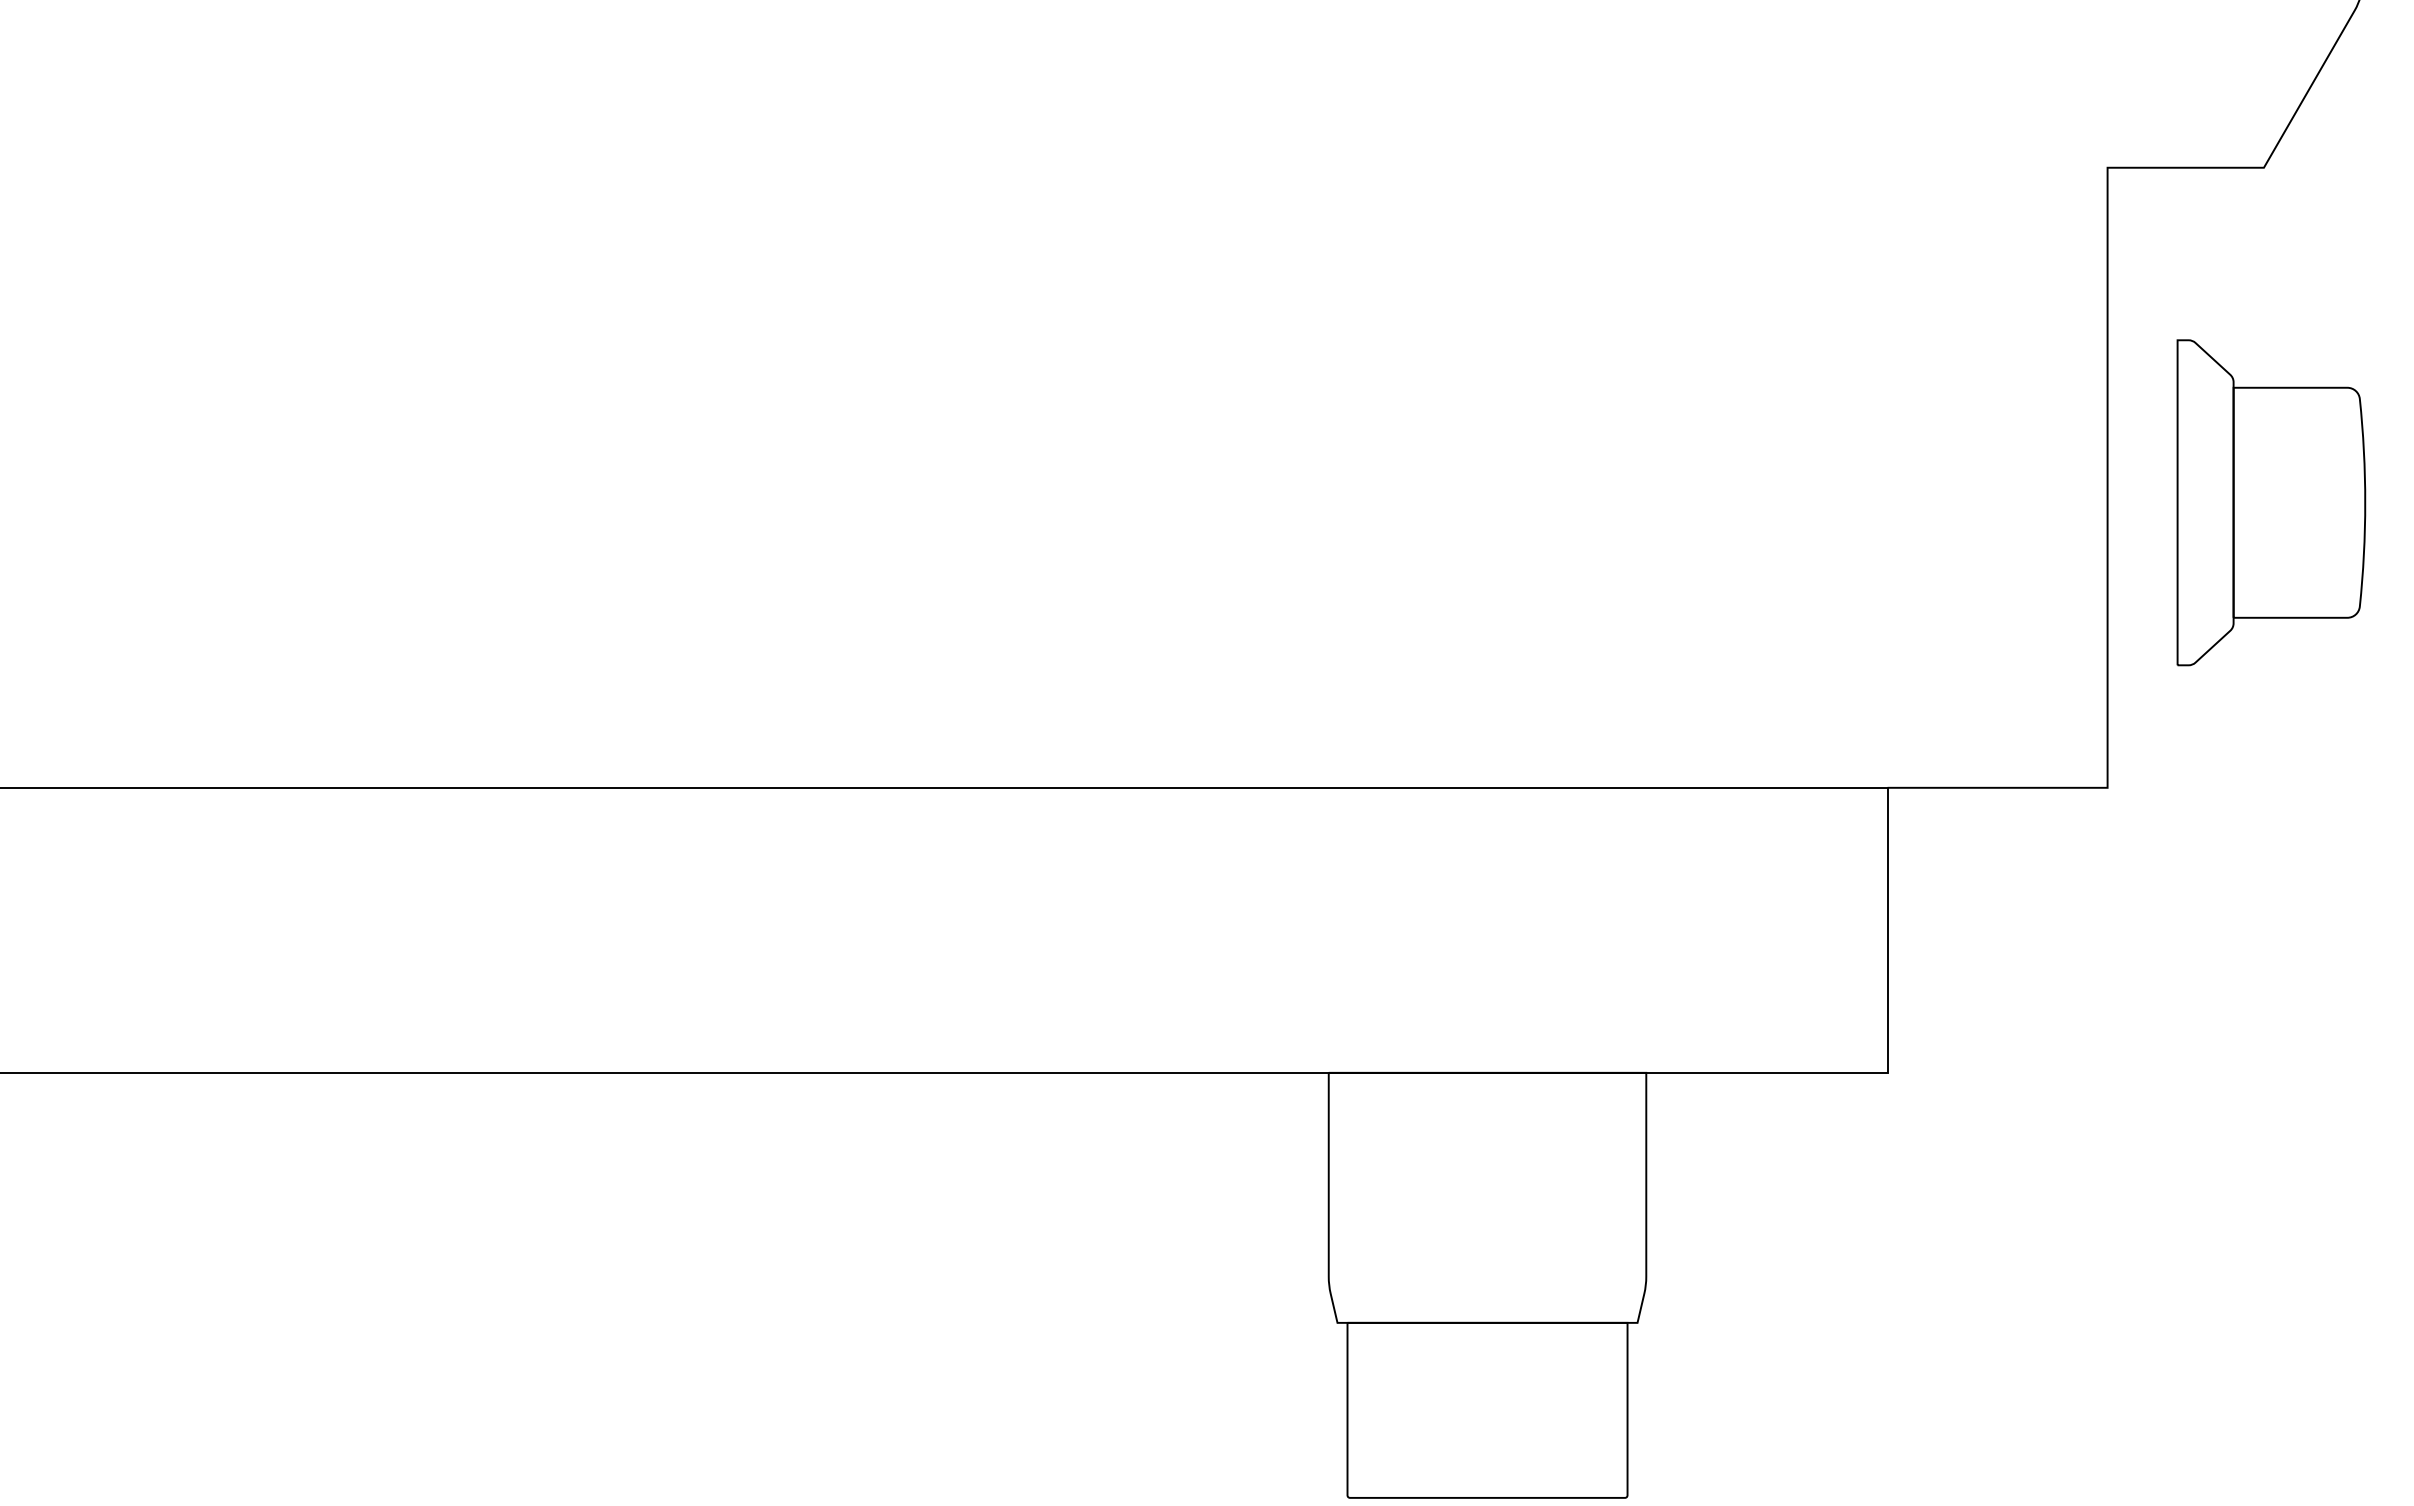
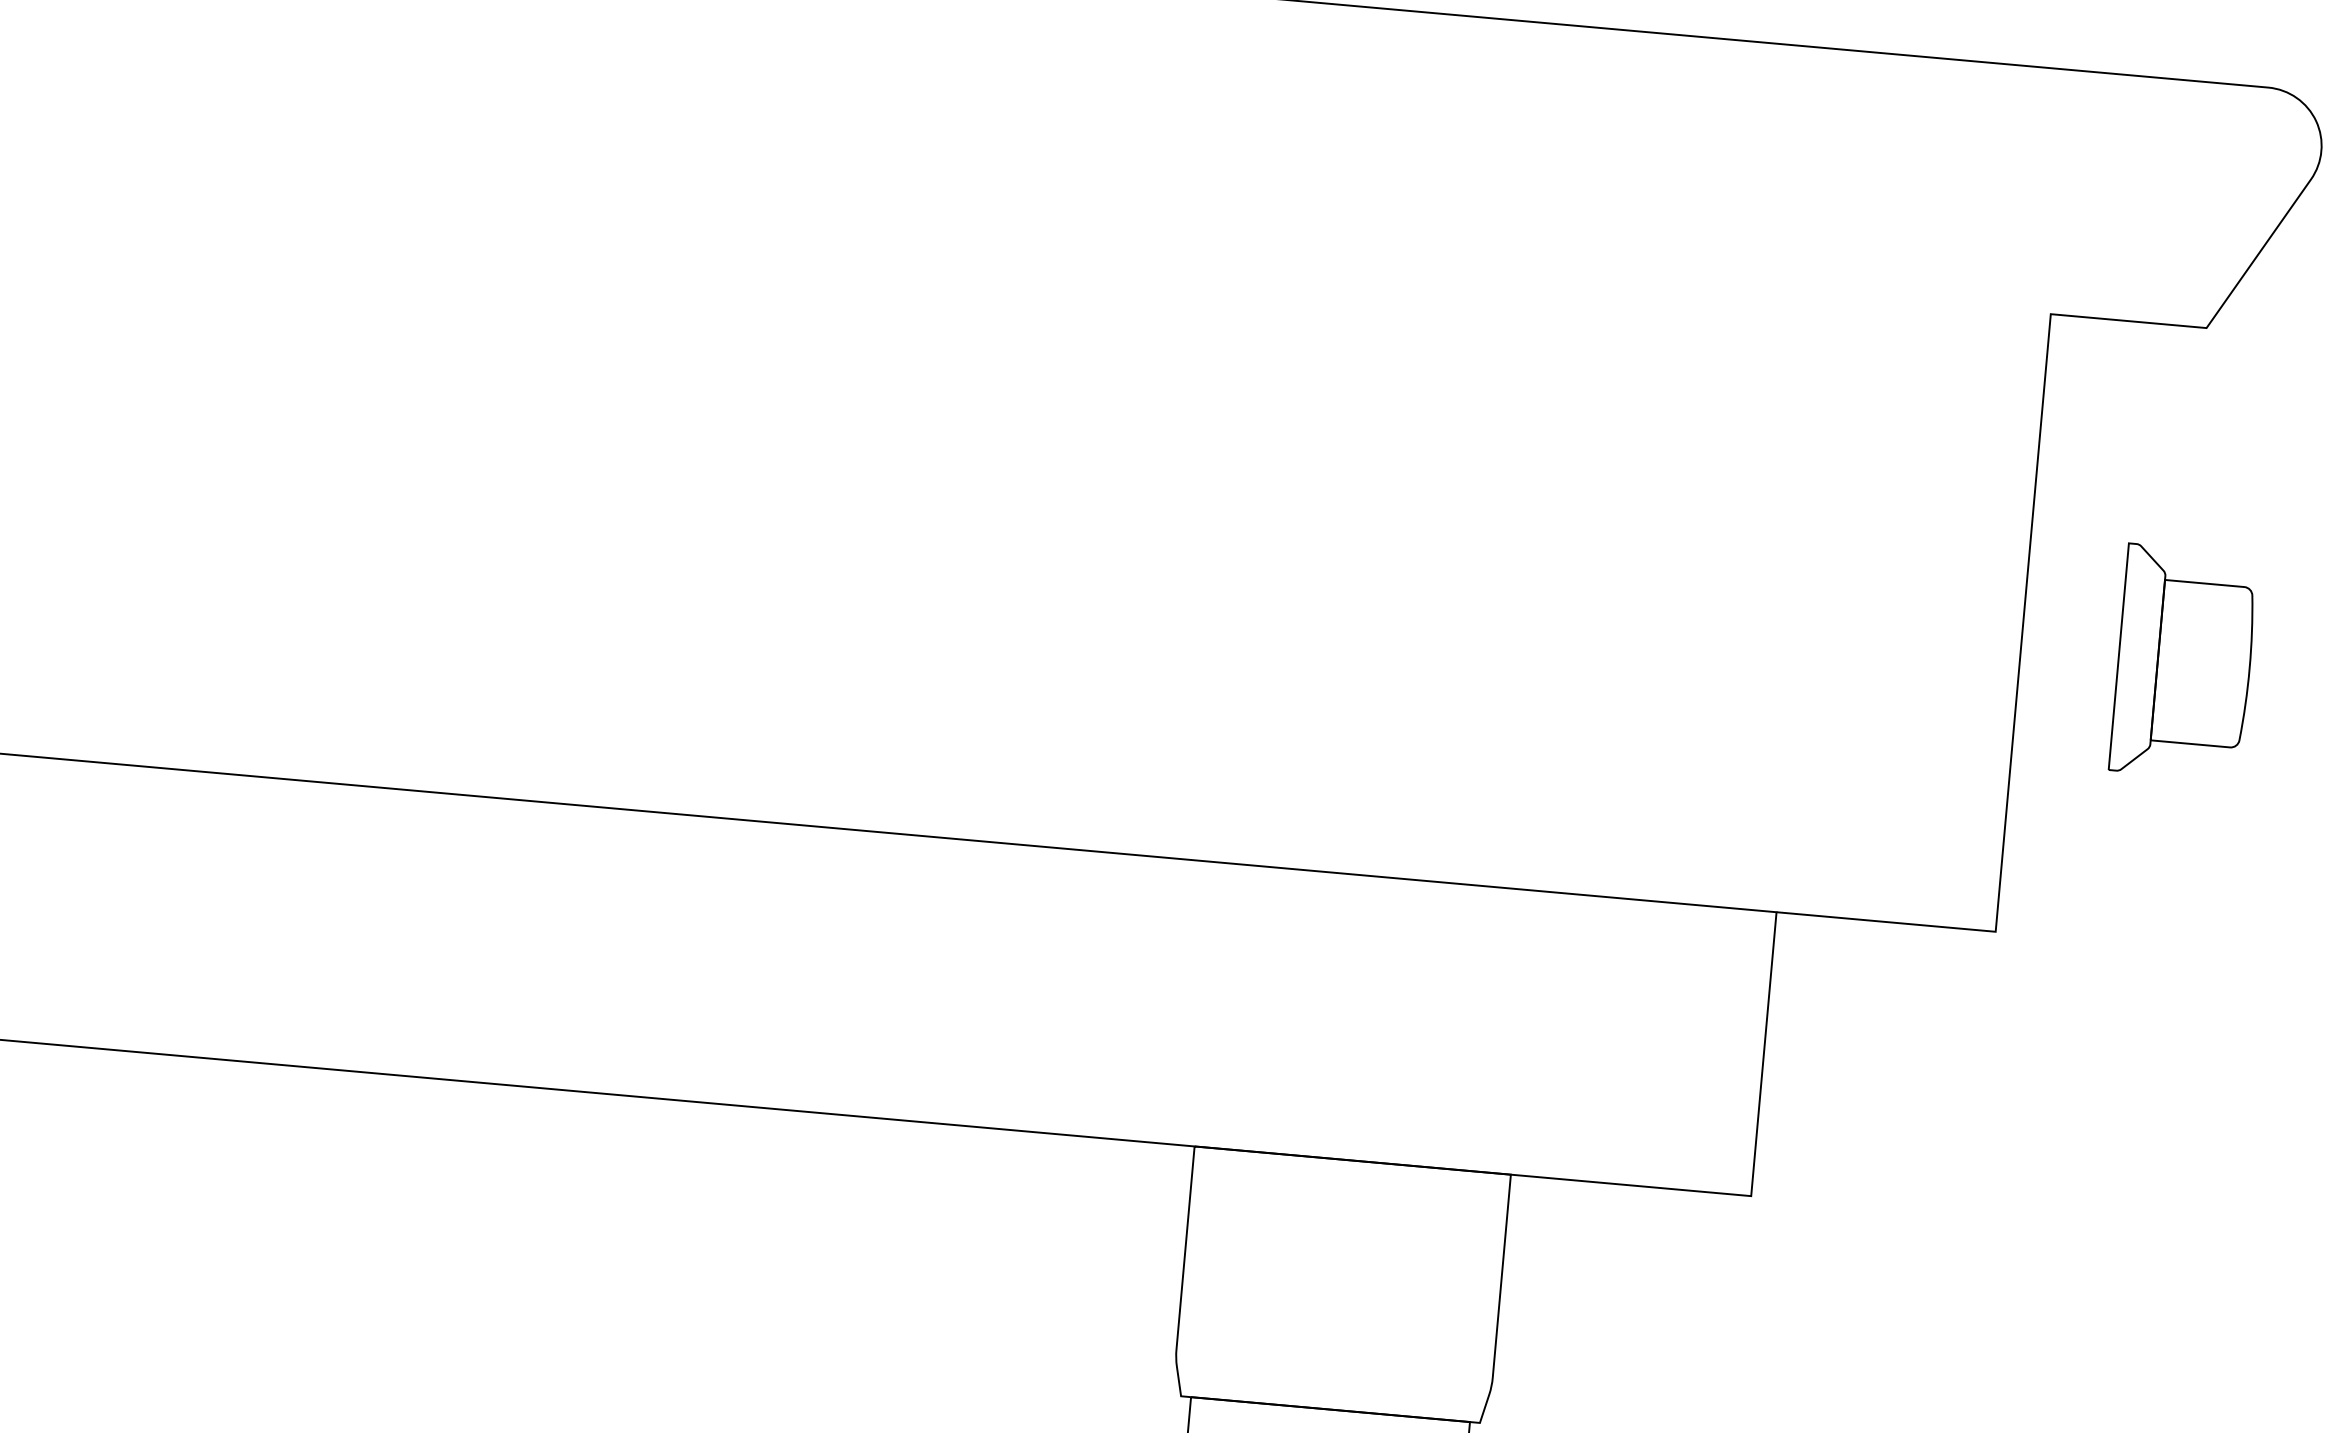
part: (2271, 502) -> (2184, 662), size x0.7

